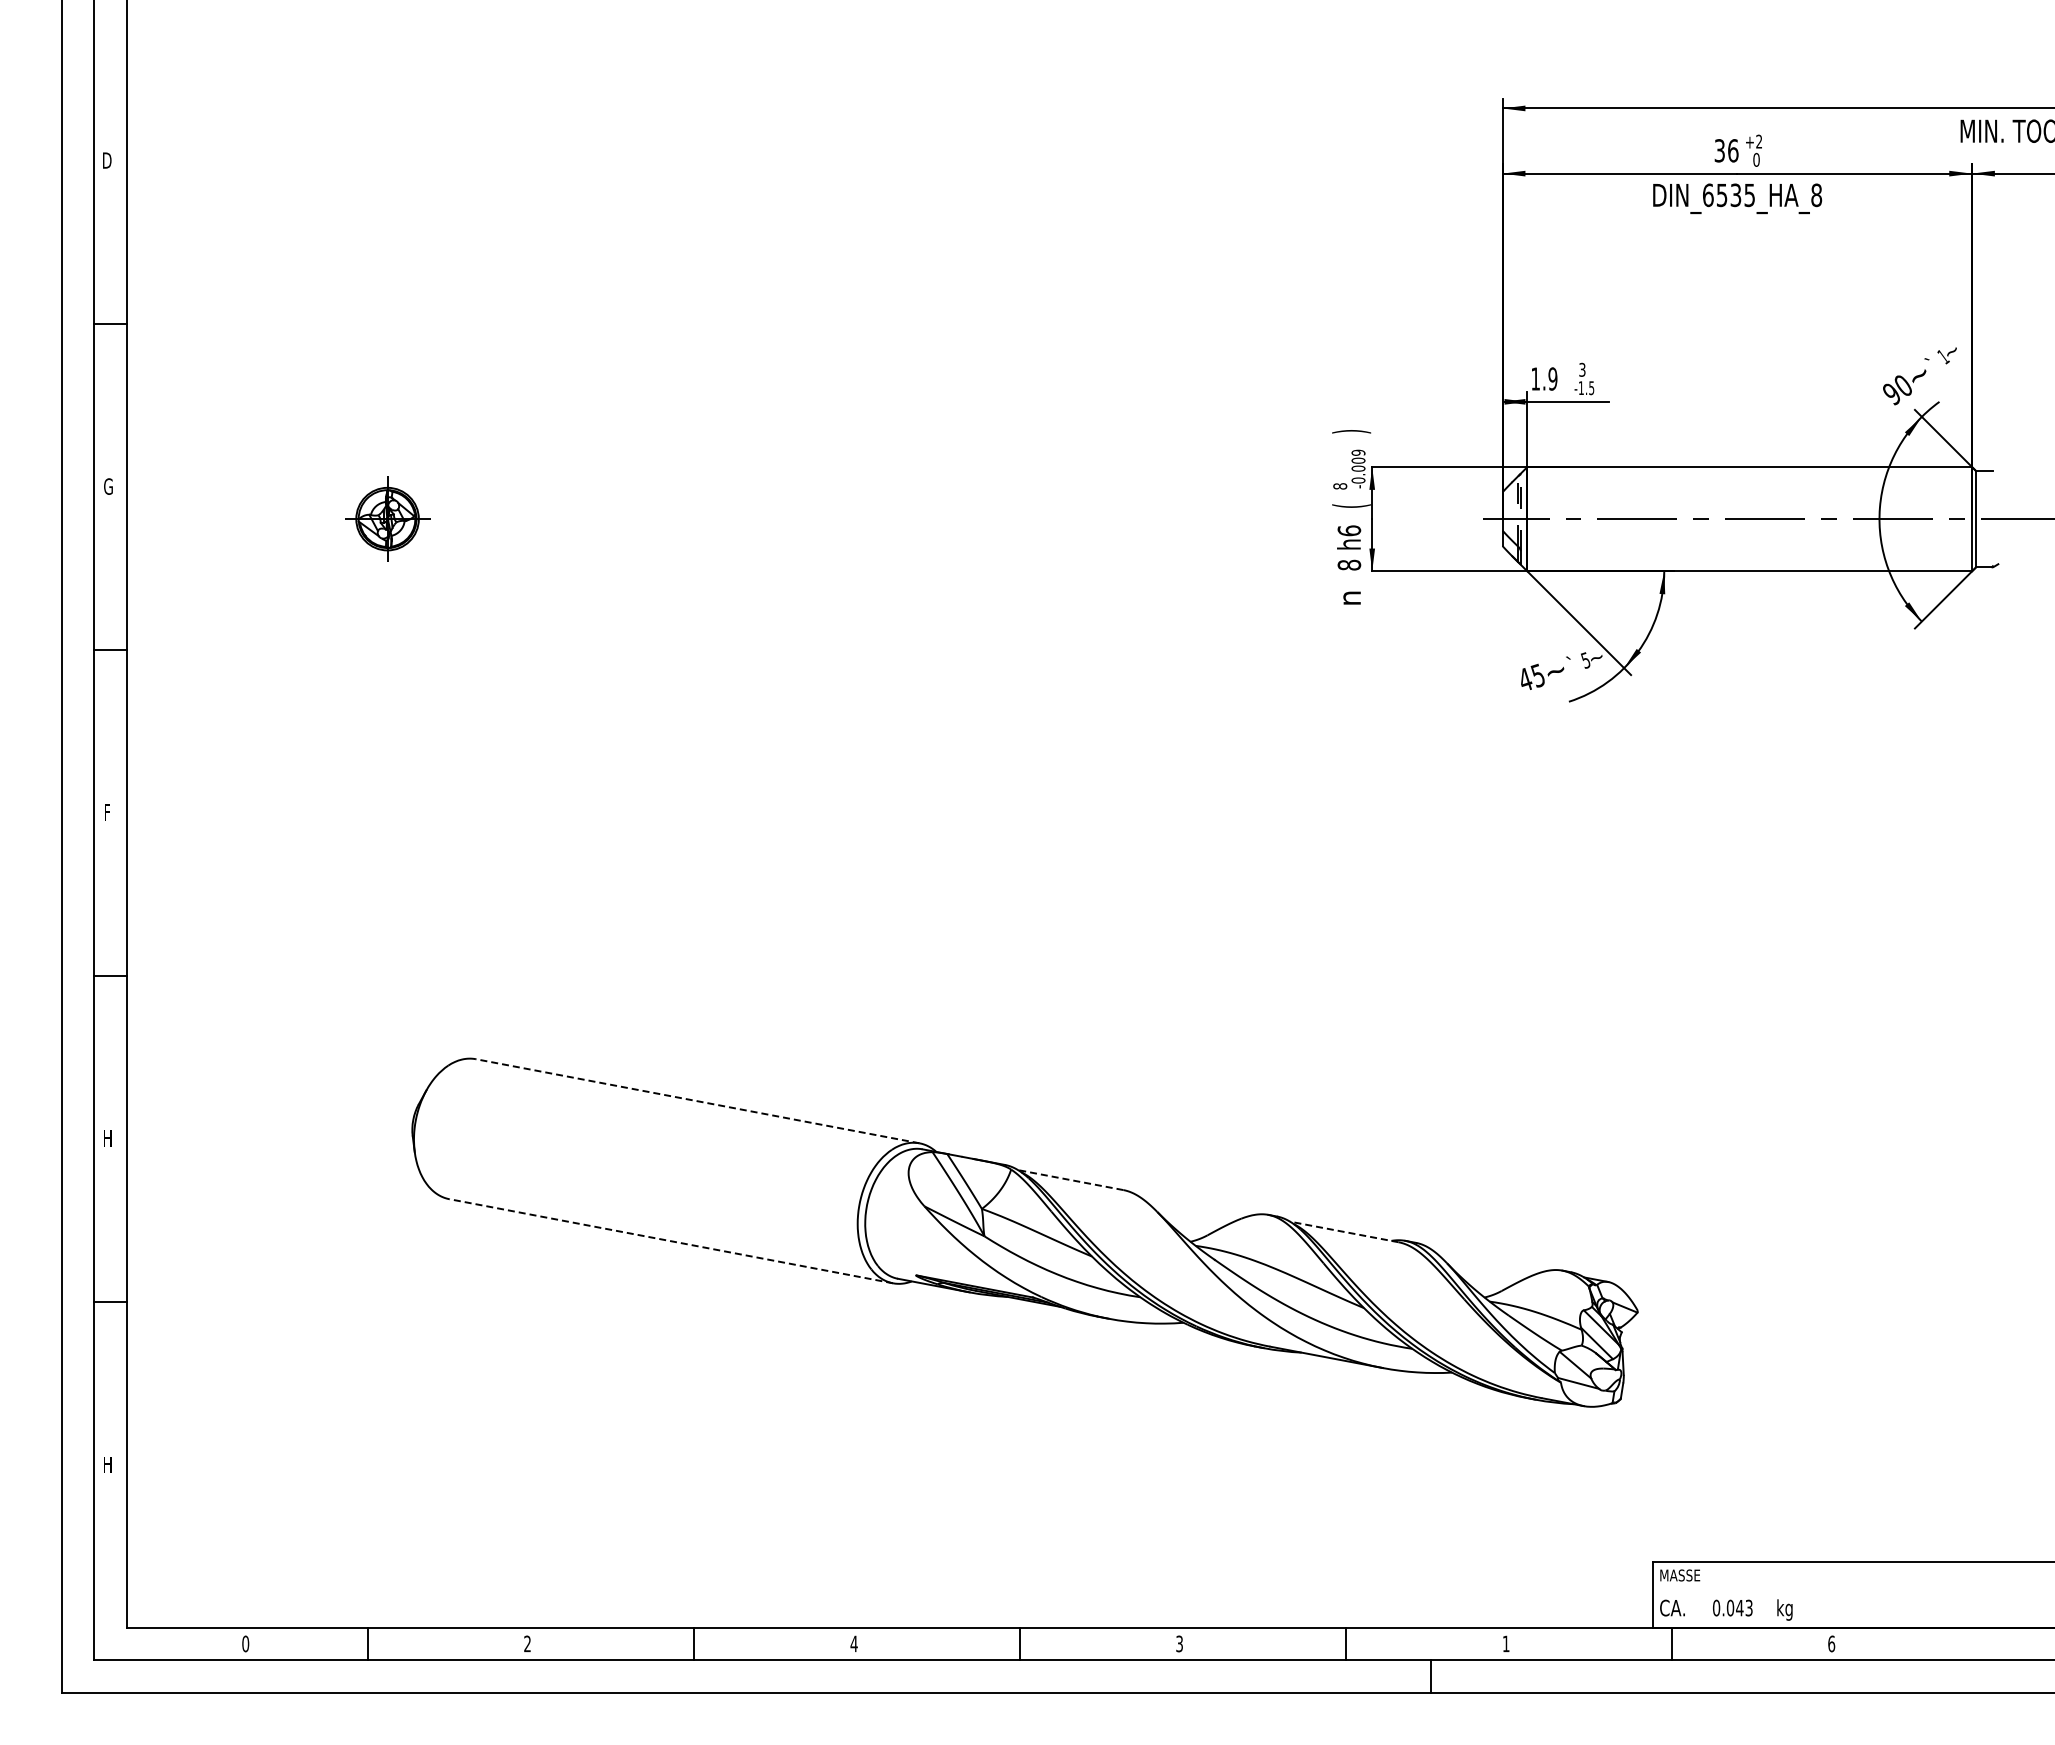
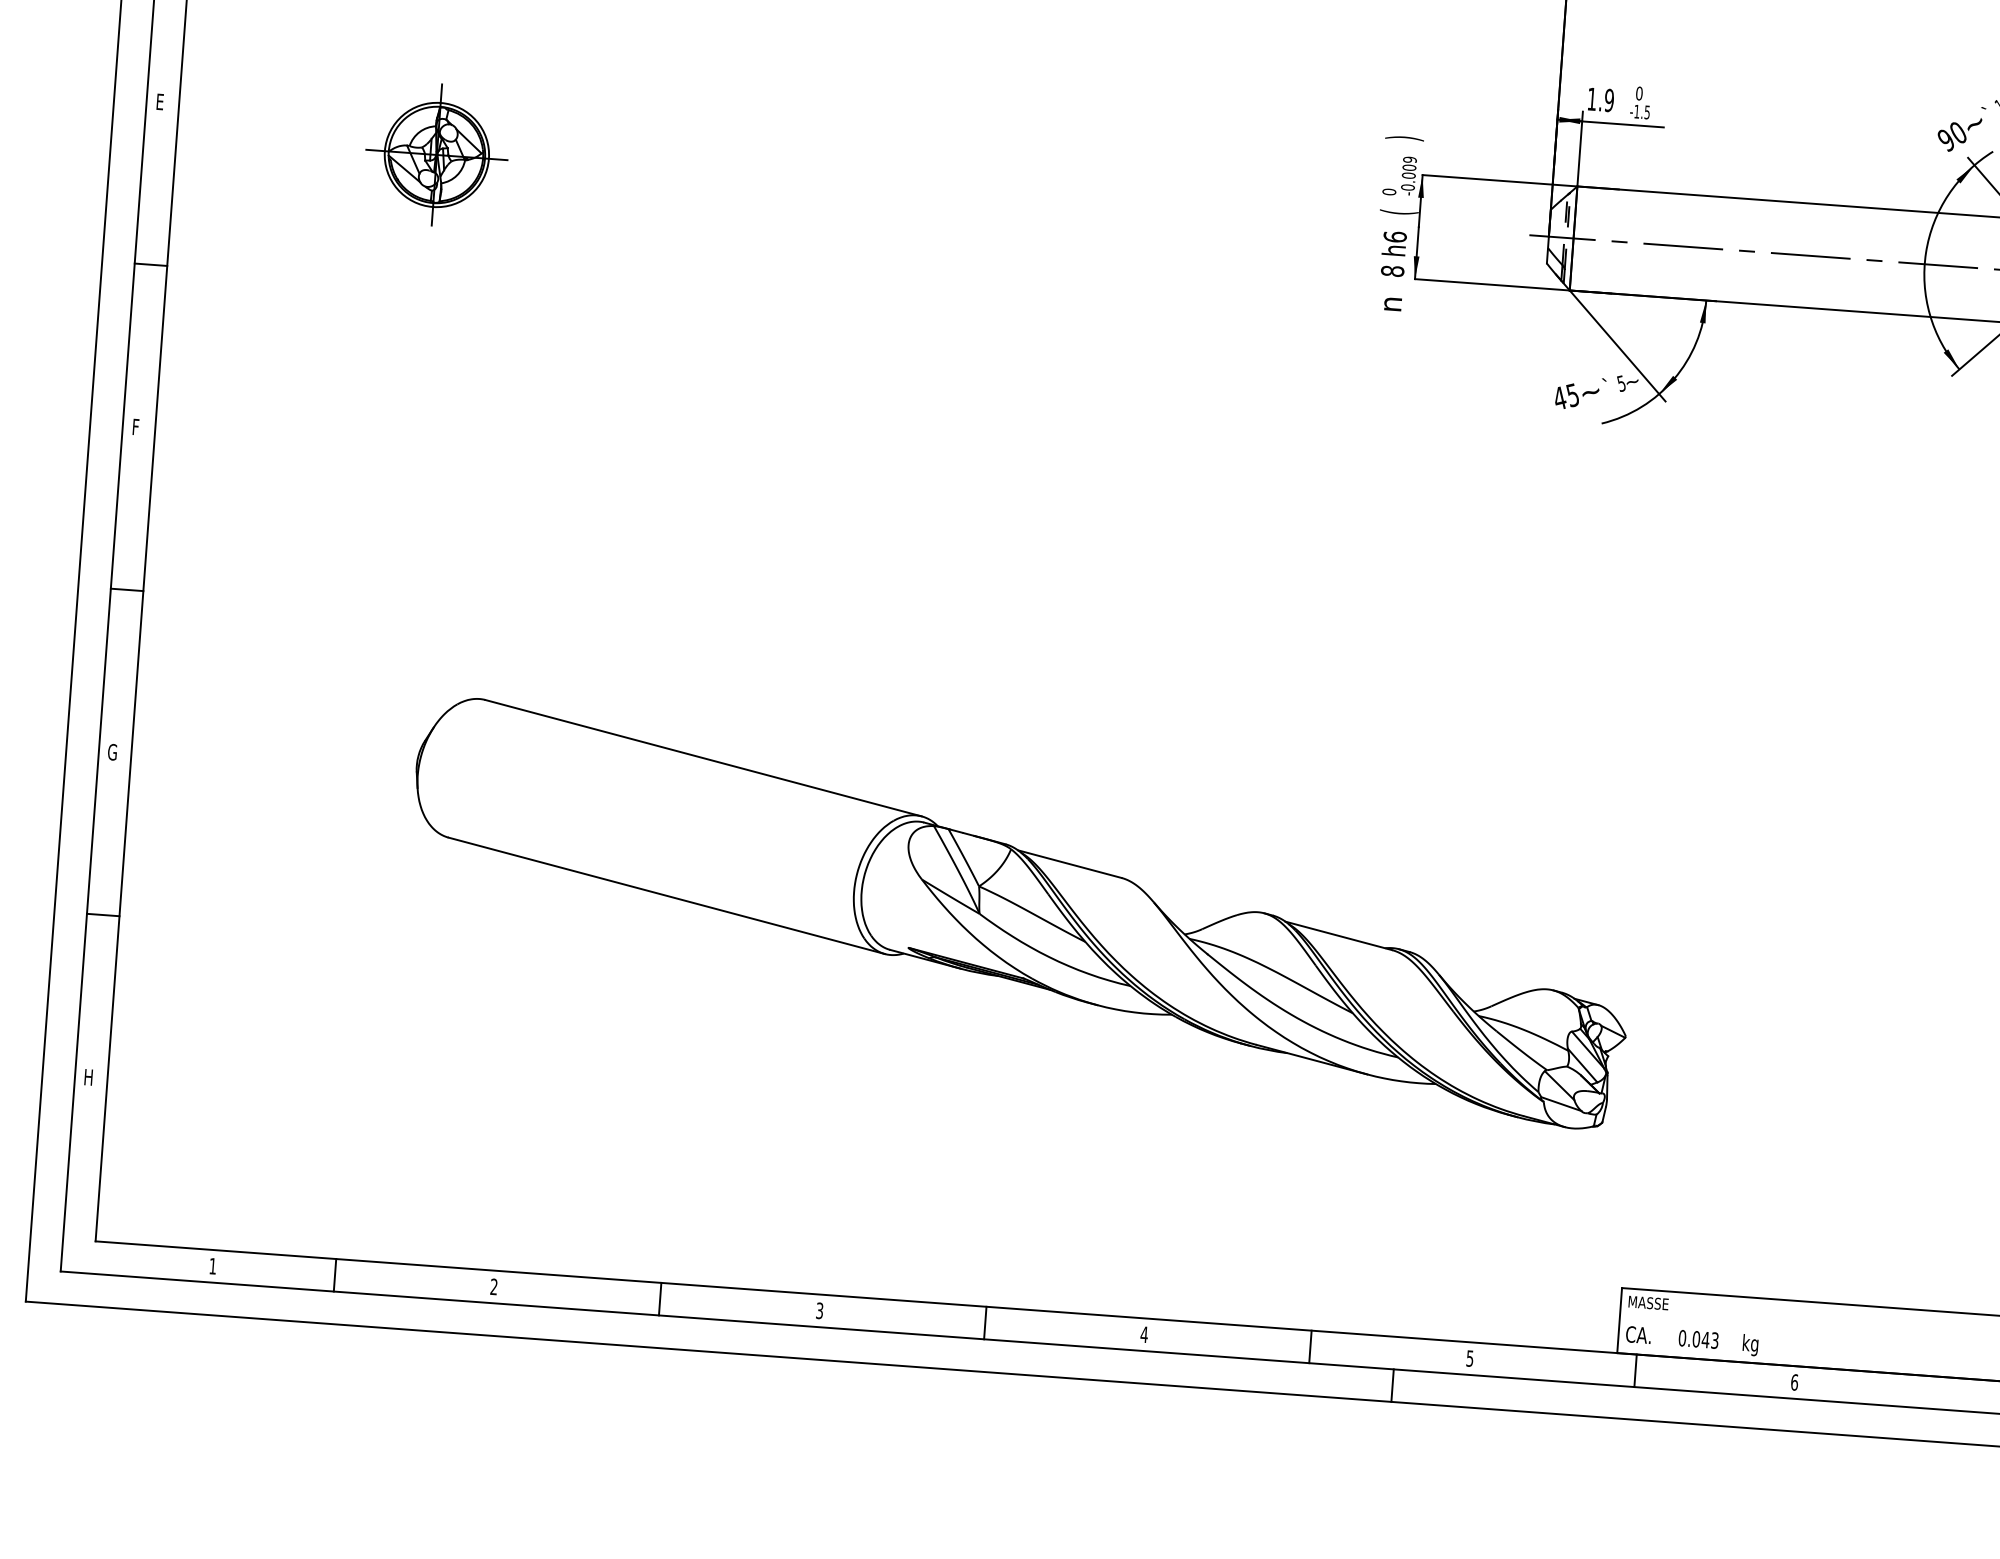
text: (1582, 369) -> (1639, 93), 3 -> 0
text: (108, 486) -> (160, 101), G -> E
text: (1339, 486) -> (1388, 192), 8 -> 0
part: (387, 518) -> (436, 154), size x1.67
line: (697, 1101) -> (703, 758), dashed -> solid
text: (107, 1138) -> (112, 752), H -> G
line: (1070, 1180) -> (1069, 864), dashed -> solid
line: (1343, 1231) -> (1338, 935), dashed -> solid
line: (671, 1241) -> (667, 896), dashed -> solid
text: (245, 1643) -> (212, 1265), 0 -> 1
text: (853, 1643) -> (819, 1310), 4 -> 3
text: (1179, 1643) -> (1144, 1334), 3 -> 4
text: (1505, 1643) -> (1469, 1358), 1 -> 5

